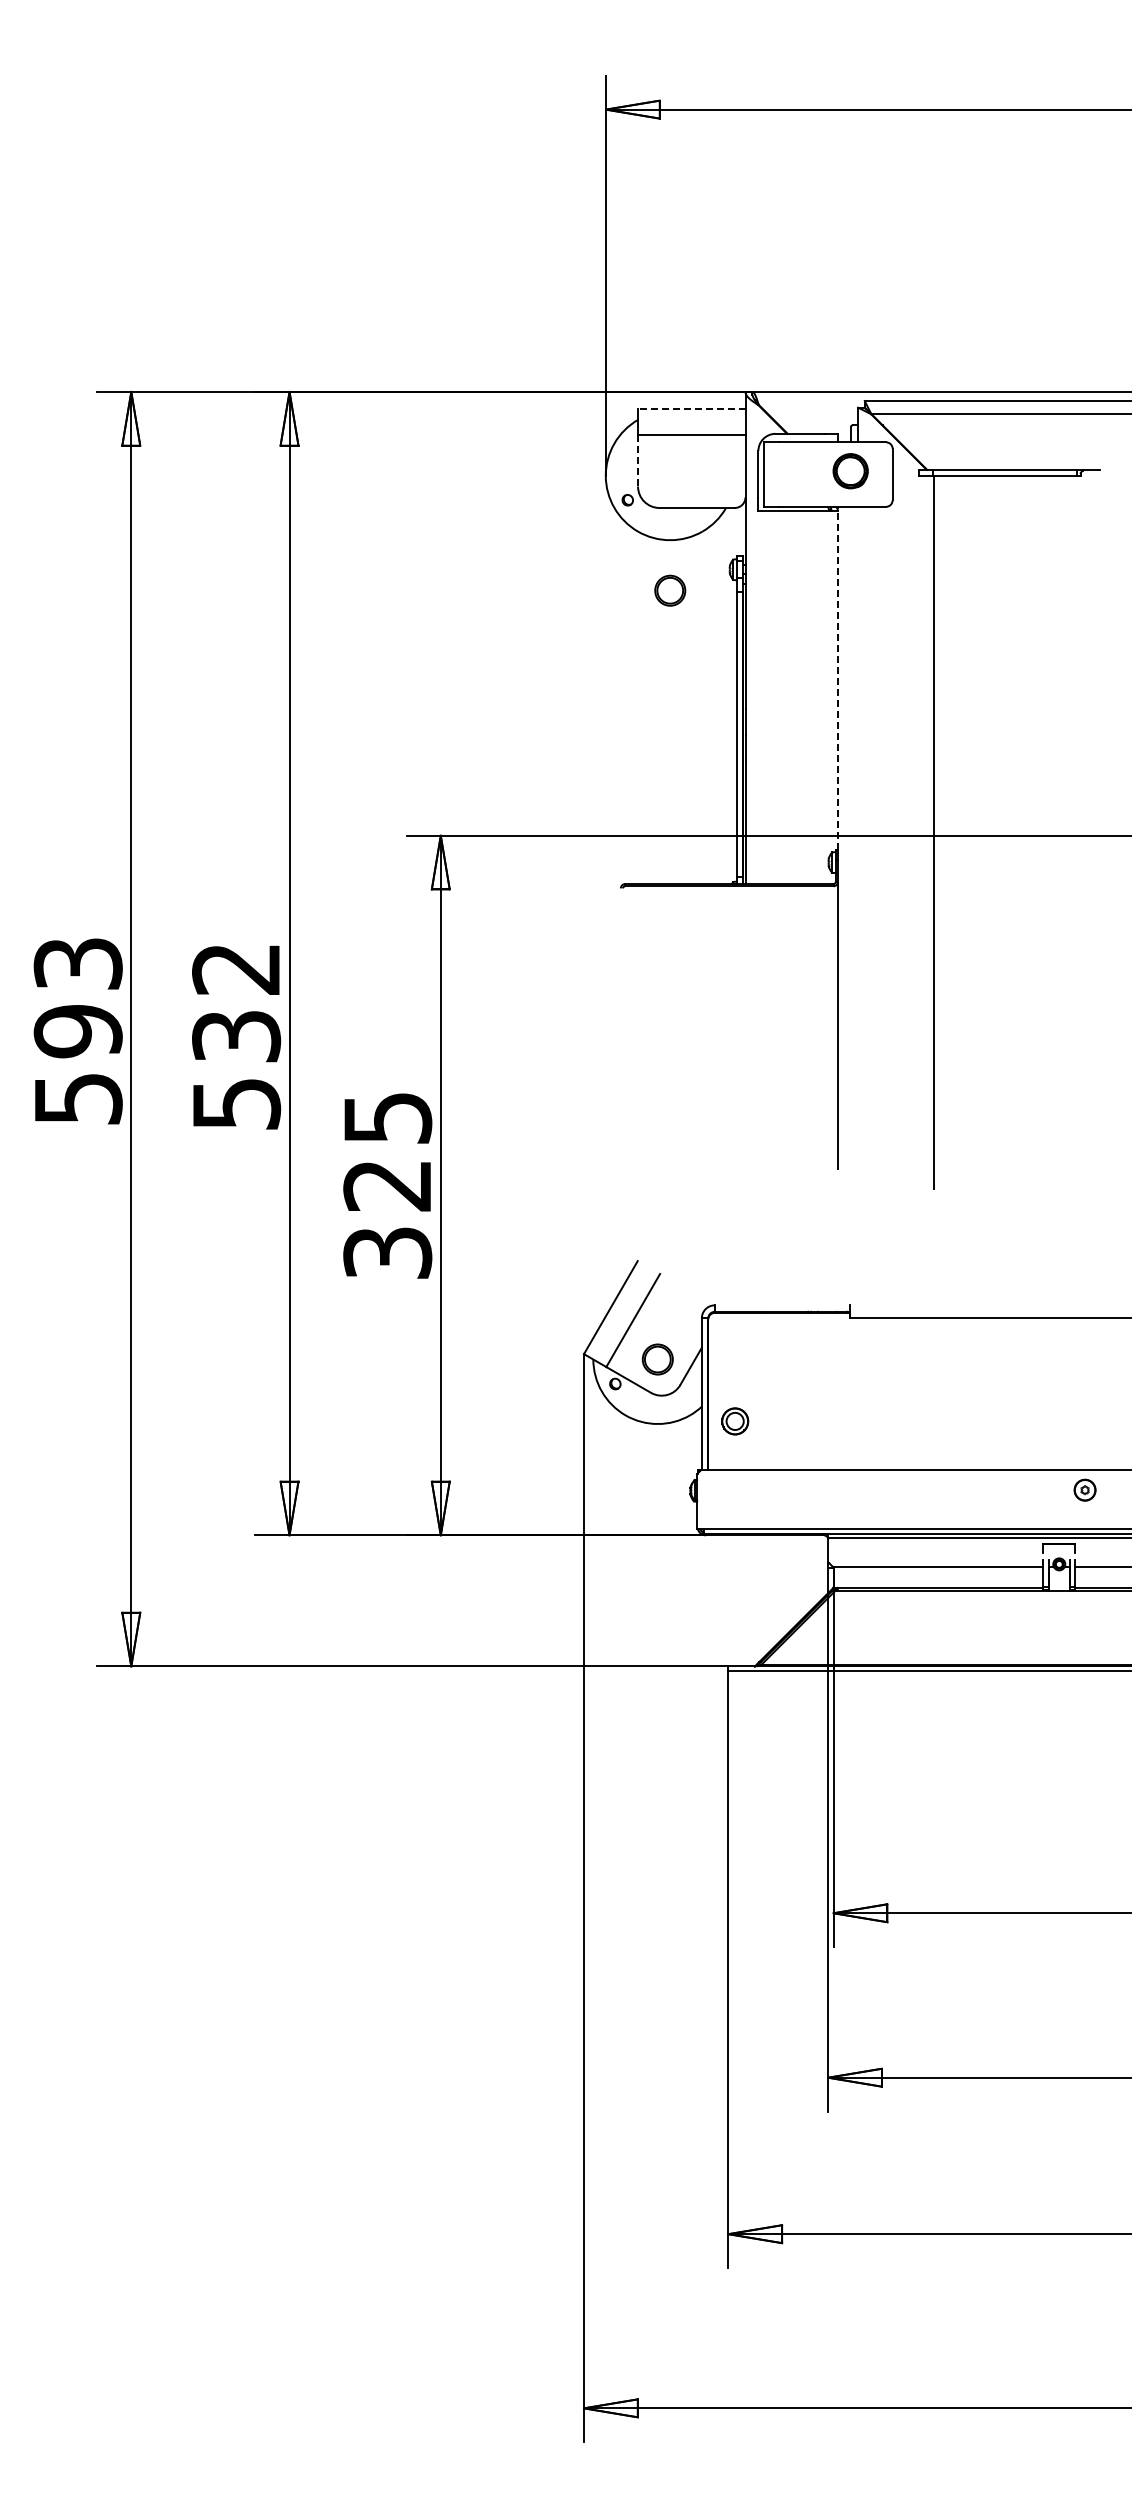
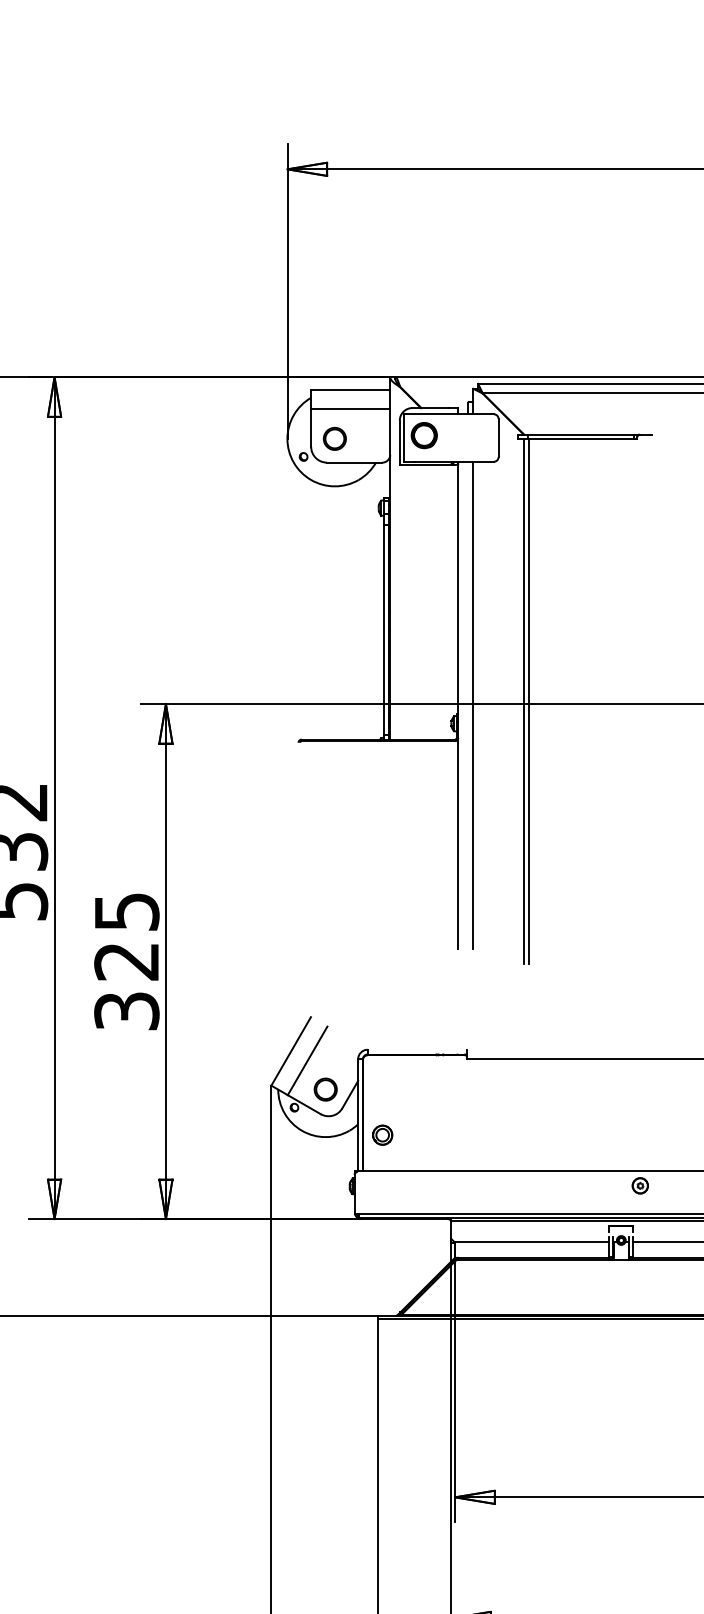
line: (691, 409) -> (350, 390), dashed -> solid
line: (638, 460) -> (311, 427), dashed -> solid
part: (850, 471) -> (424, 435), moved
part: (670, 590) -> (335, 438), moved
line: (837, 677) -> (458, 587), dashed -> solid
line: (927, 832) -> (524, 701), added
line: (858, 837) -> (473, 705), added

